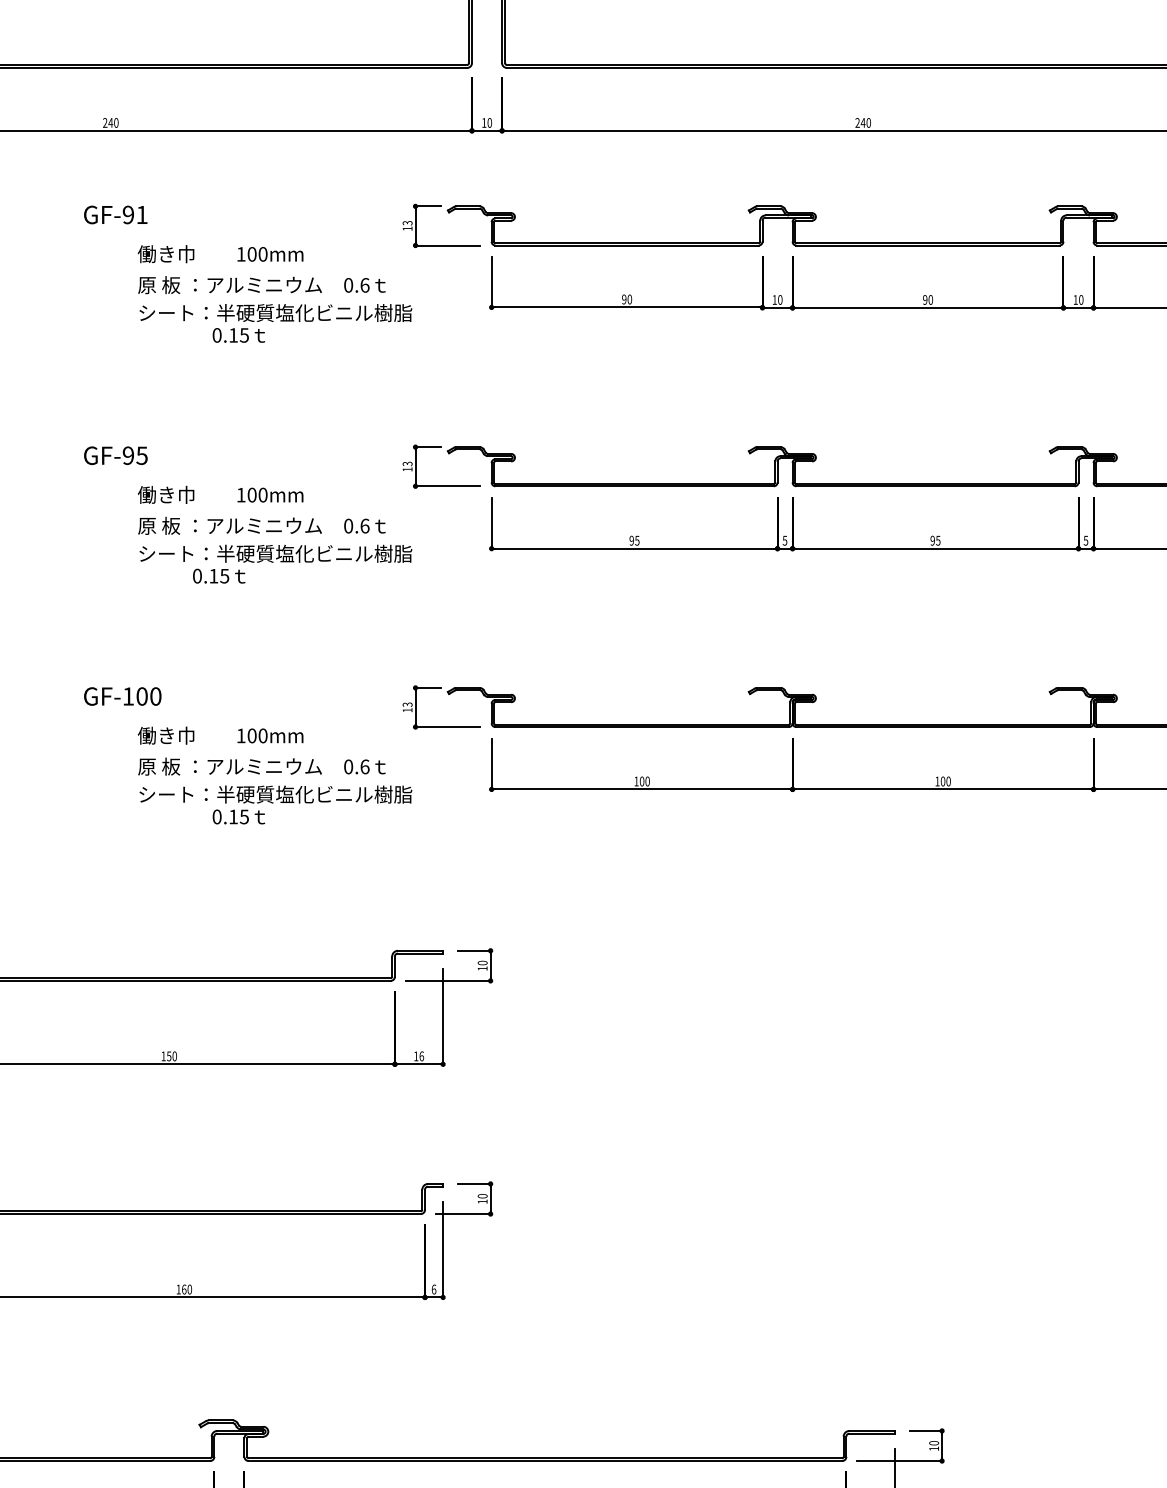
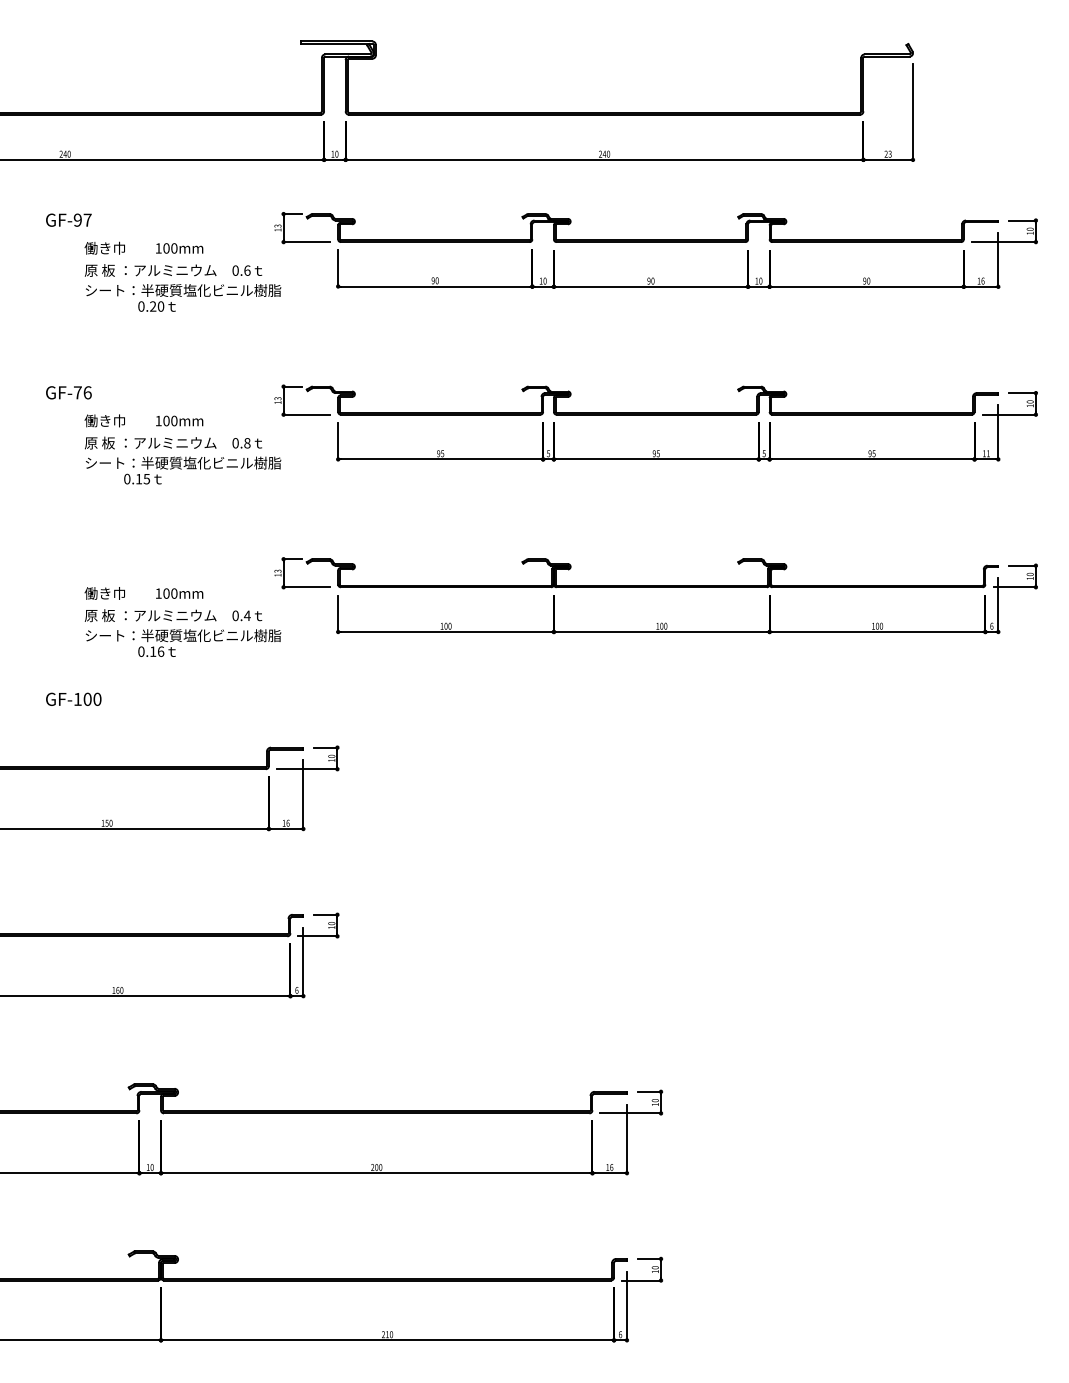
text: (141, 213) -> (87, 219), GF-91 -> GF-97
text: (239, 335) -> (157, 306), 0.15 -> 0.20
text: (134, 455) -> (82, 392), GF-95 -> GF-76
text: (365, 526) -> (247, 443), 0.6 -> 0.8
text: (122, 695) -> (73, 698), moved
text: (363, 766) -> (246, 615), 0.6 -> 0.4
text: (243, 816) -> (160, 651), 0.15 -> 0.16

